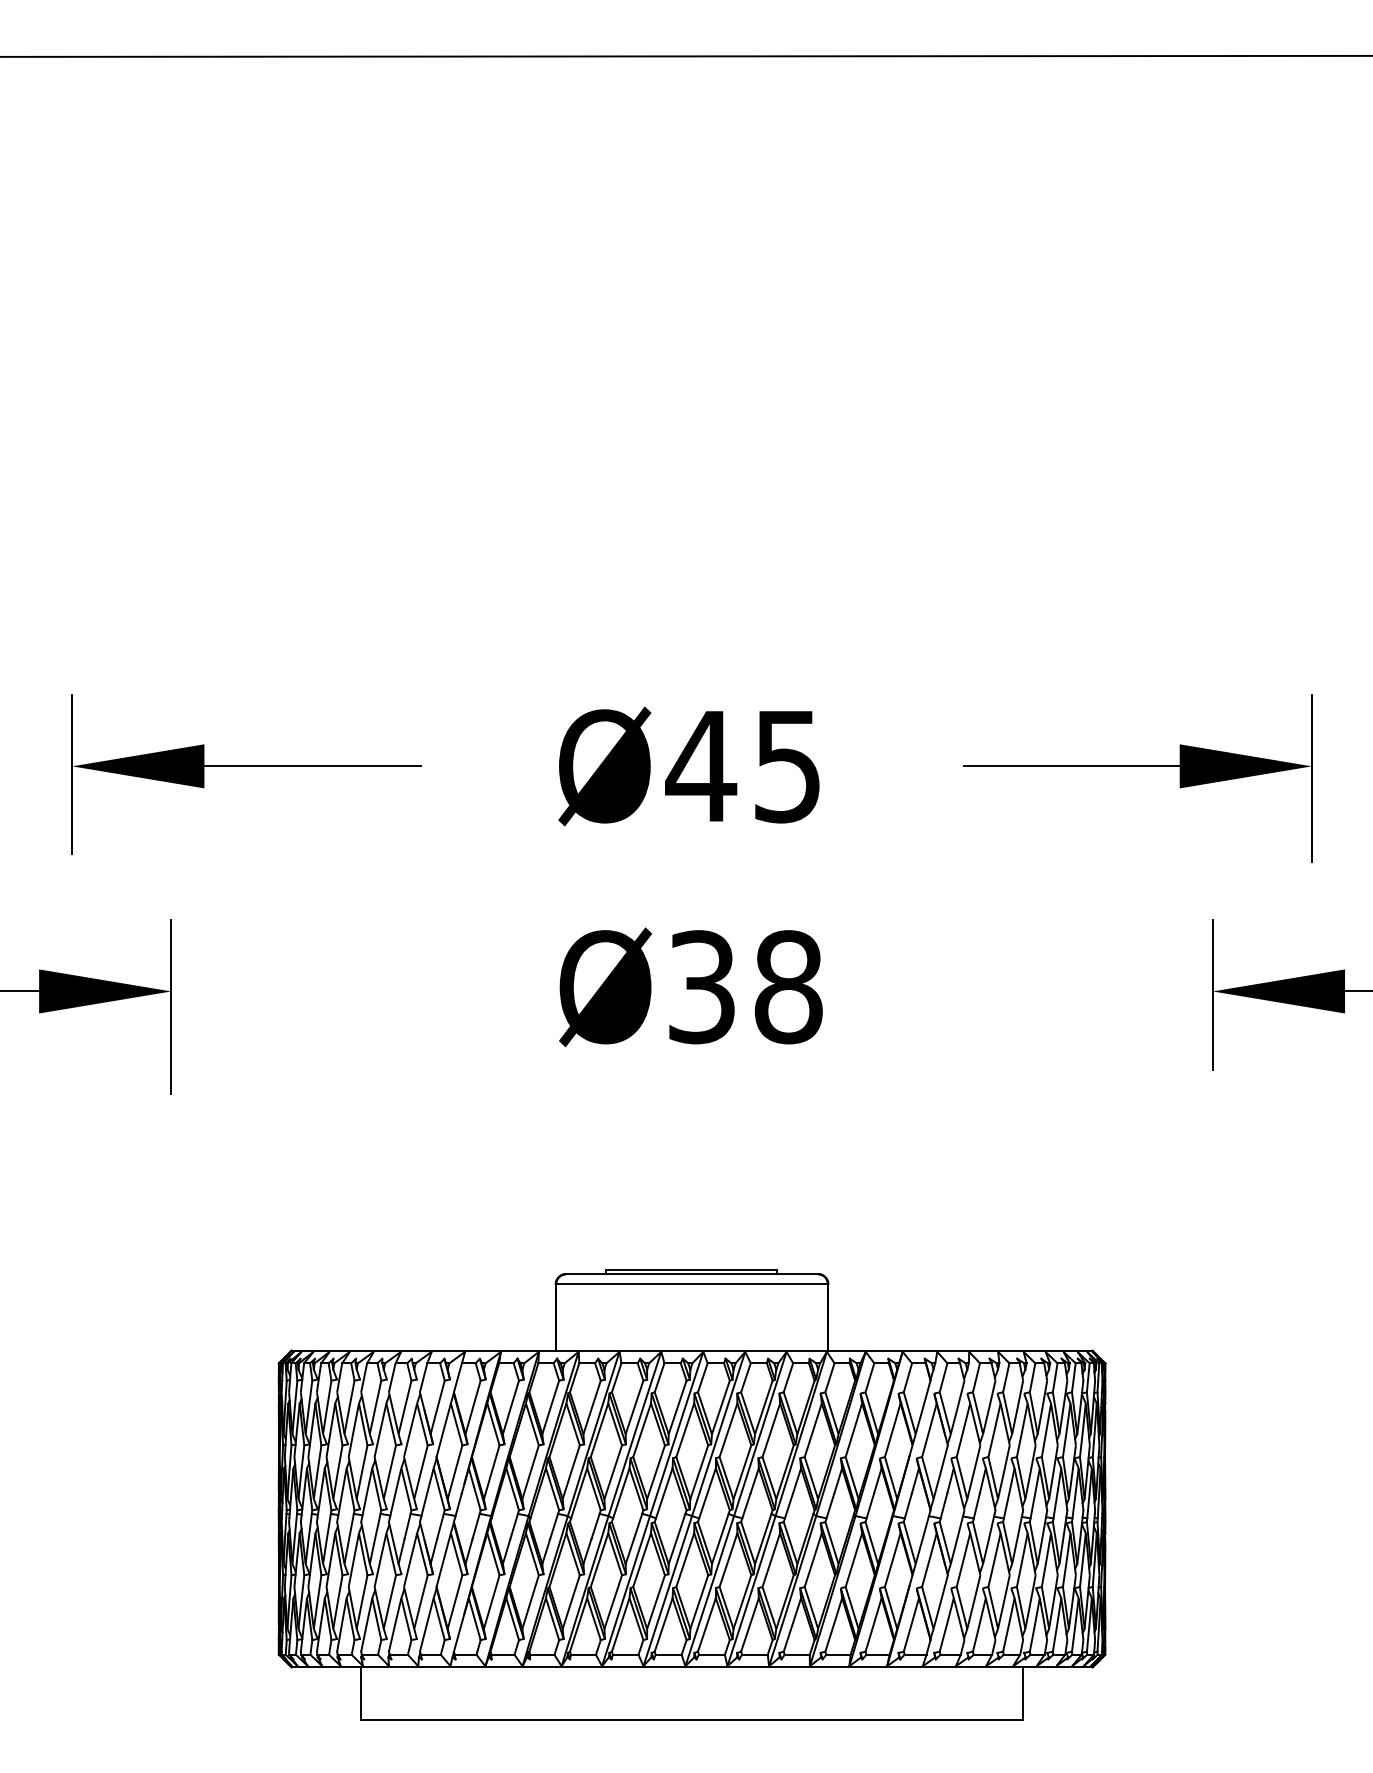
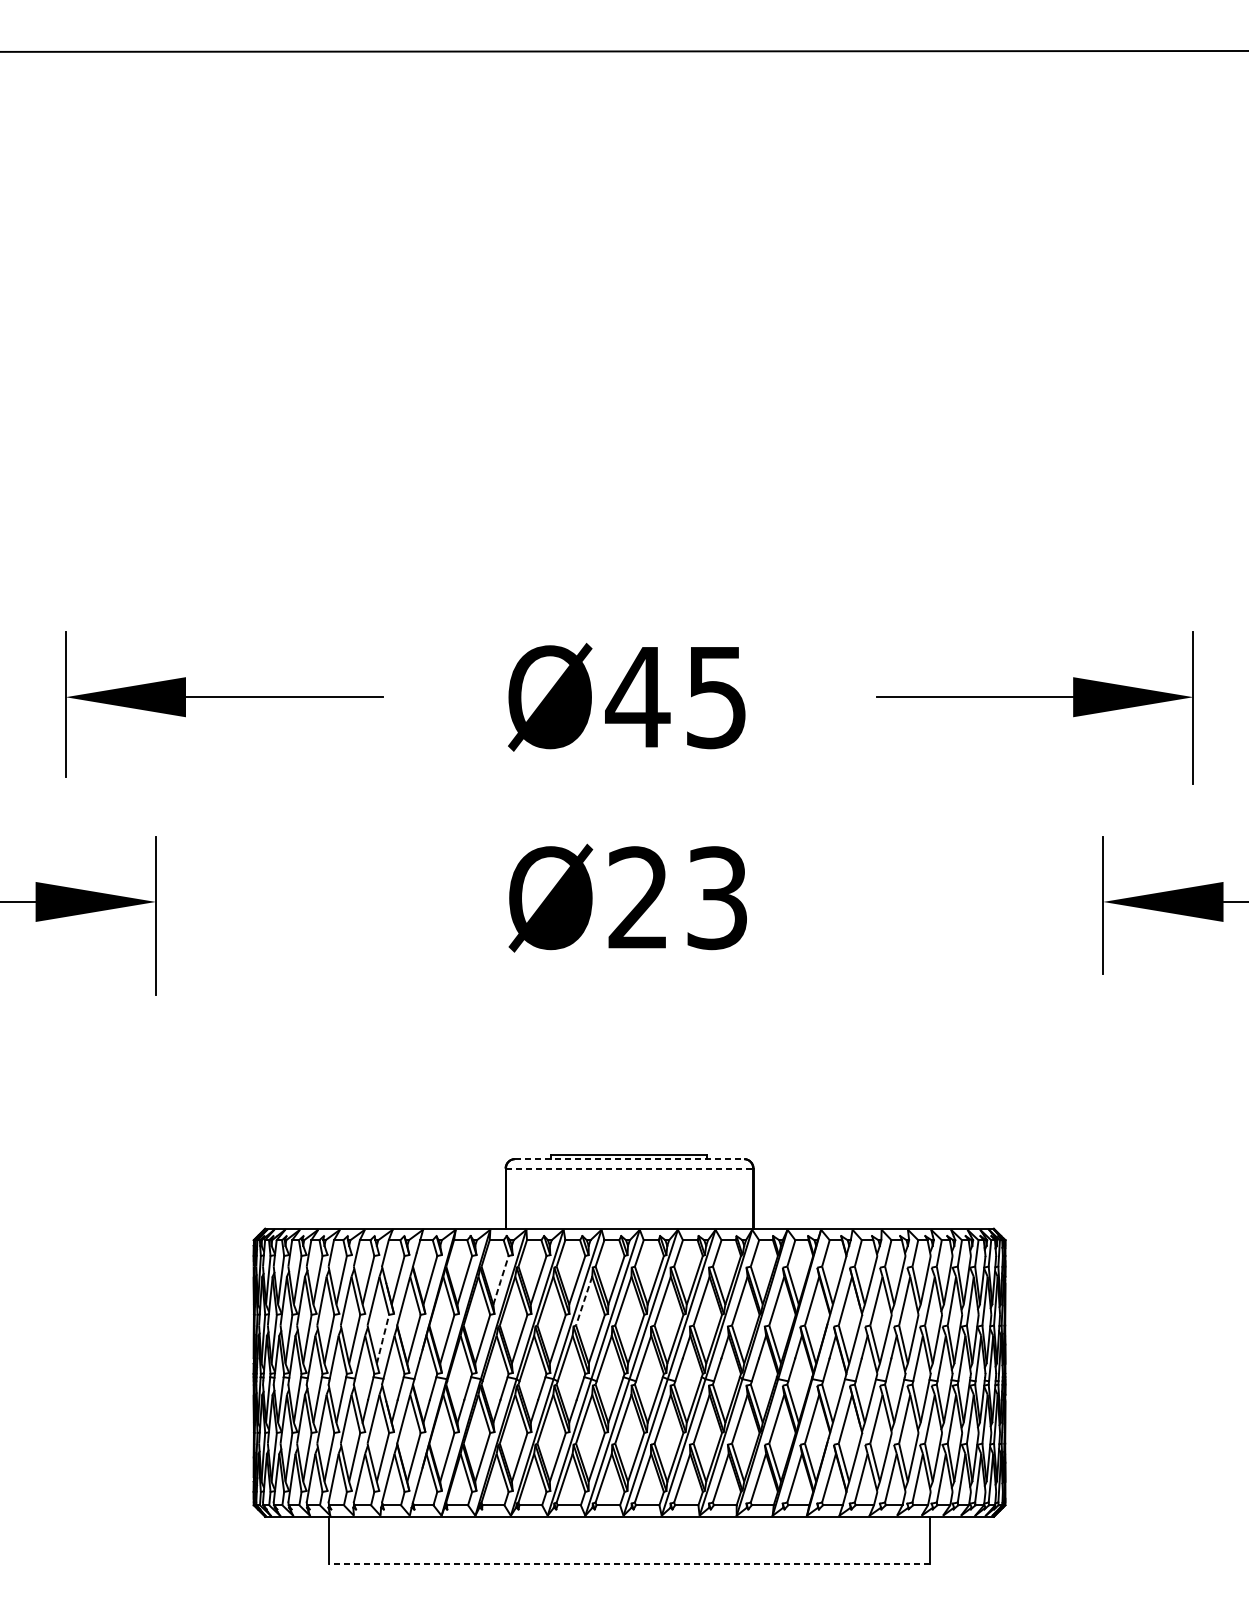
text: (745, 987) -> (678, 898), Ø38 -> Ø23
line: (692, 1274) -> (629, 1159), solid -> dashed
line: (692, 1284) -> (629, 1168), solid -> dashed
line: (550, 1407) -> (500, 1280), solid -> dashed
line: (642, 1430) -> (584, 1301), solid -> dashed
line: (420, 1472) -> (382, 1339), solid -> dashed
line: (692, 1719) -> (629, 1564), solid -> dashed

